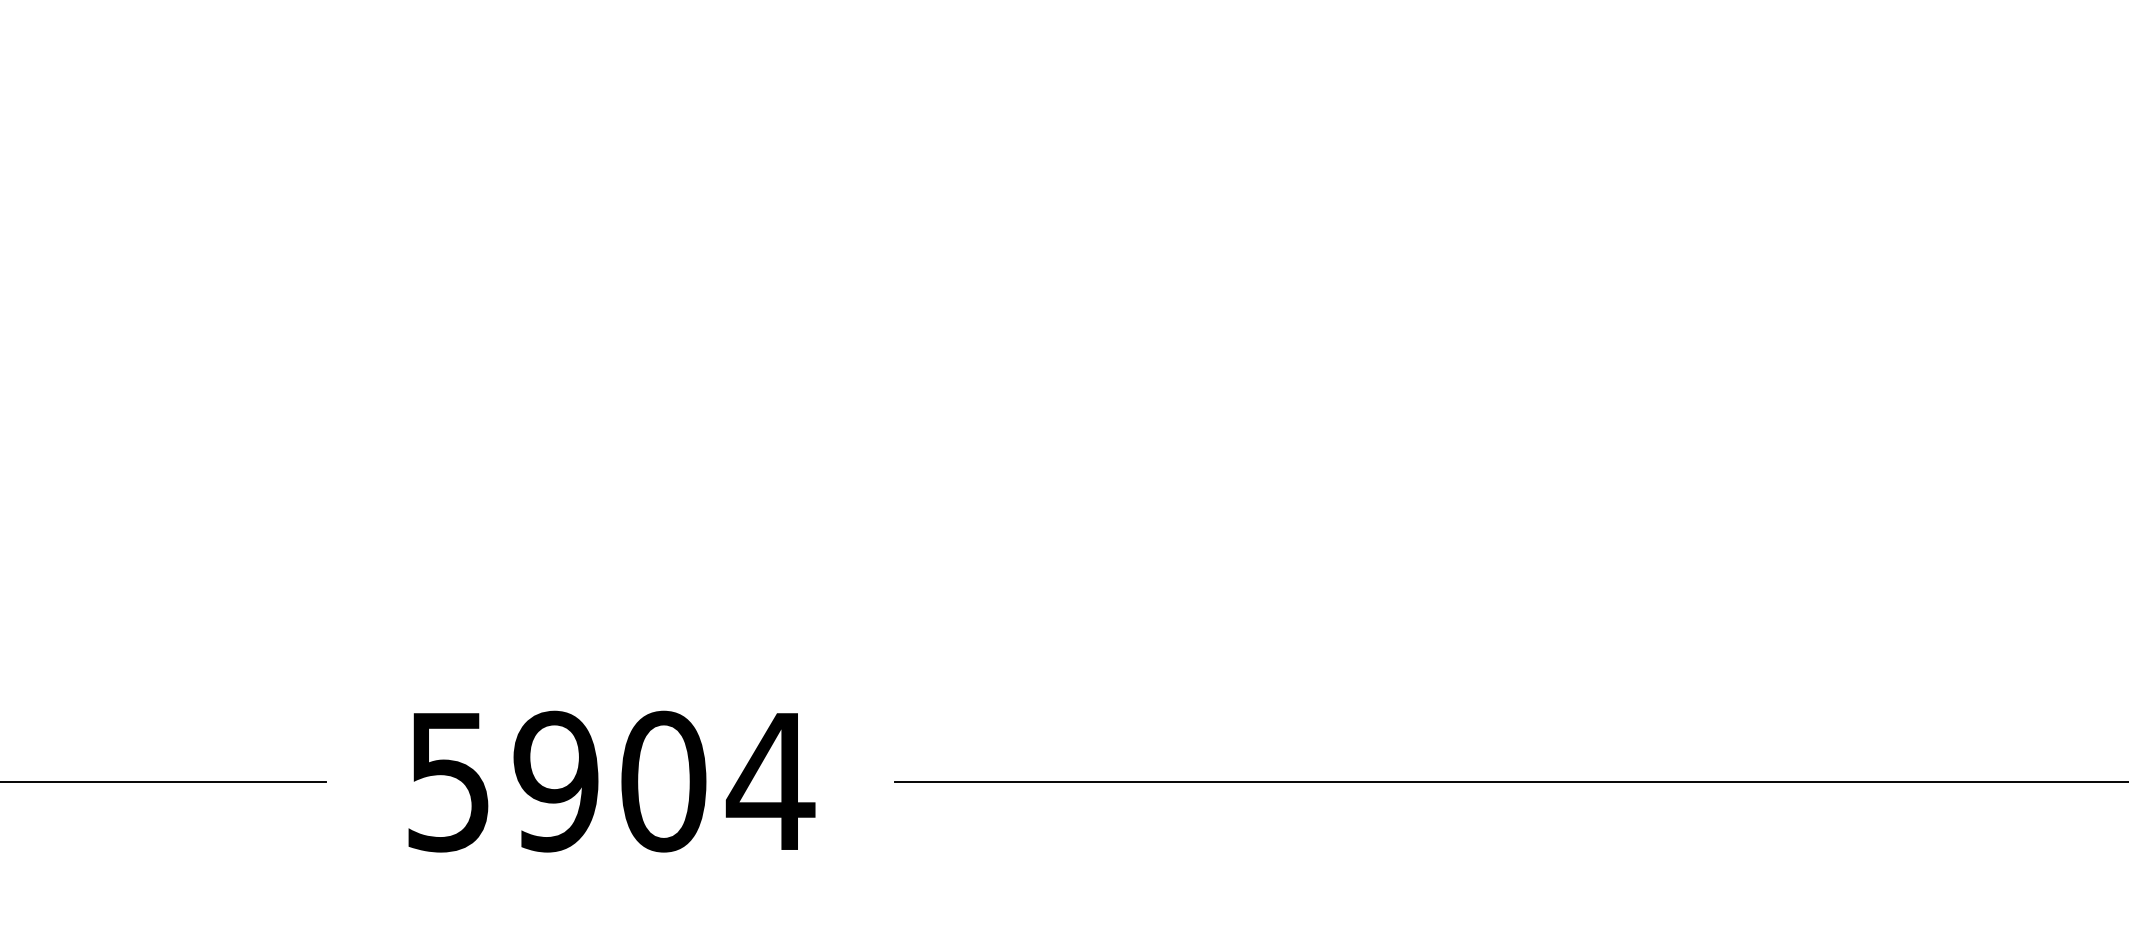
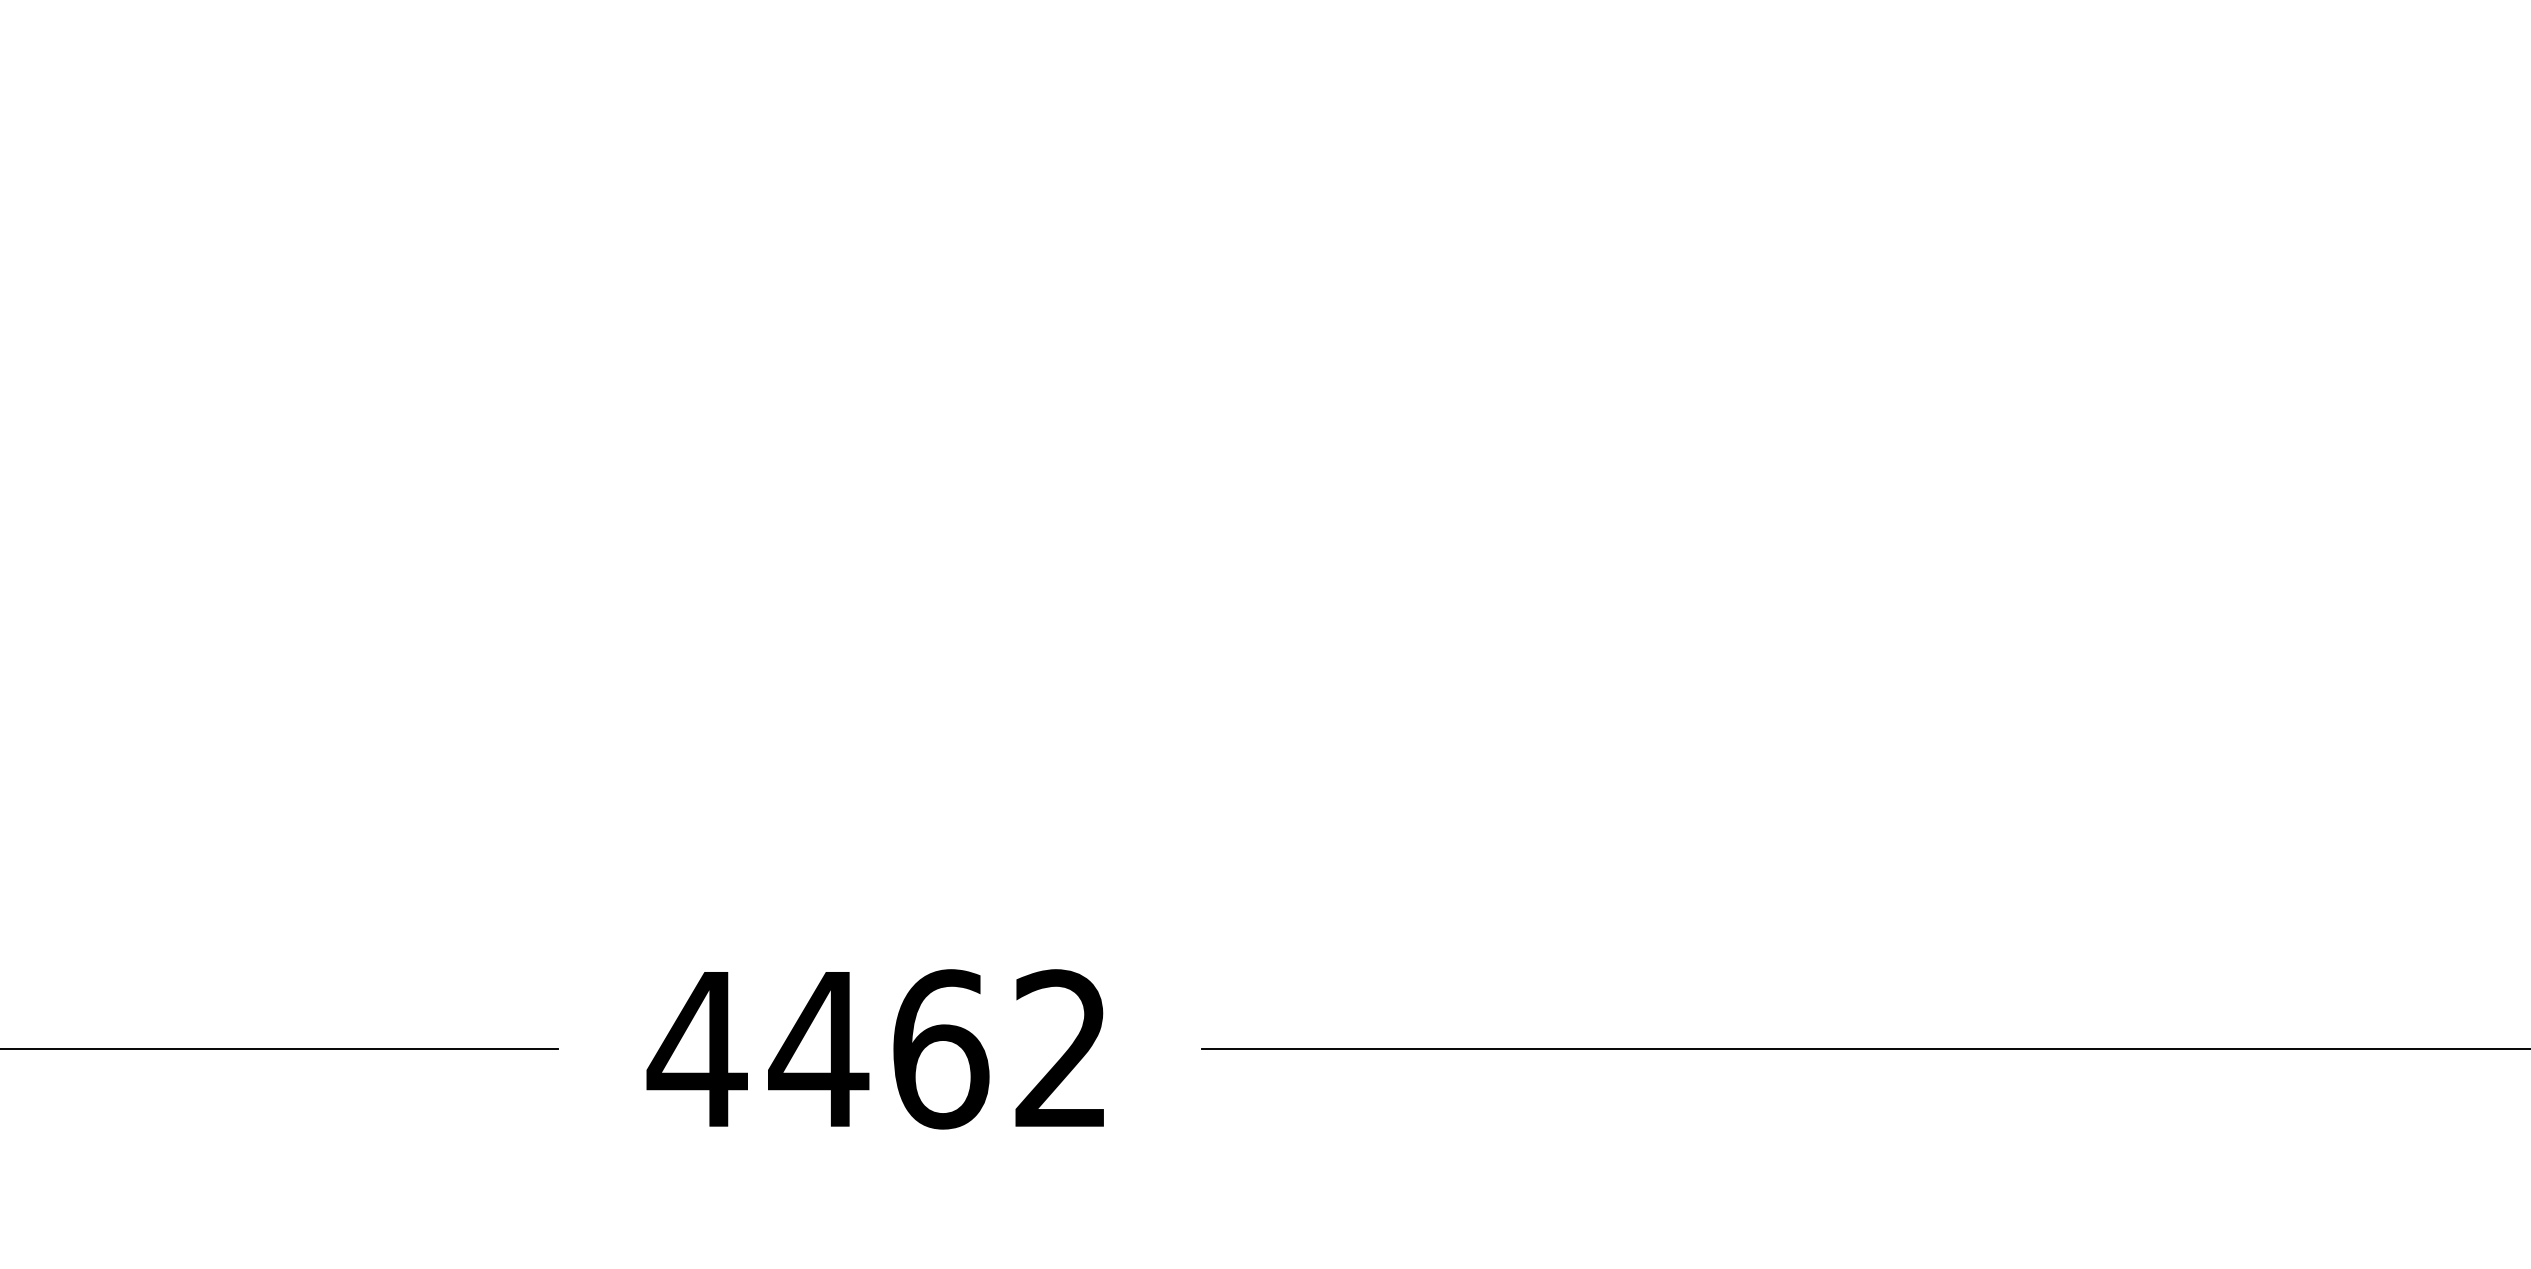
text: (609, 781) -> (879, 1049), 5904 -> 4462

